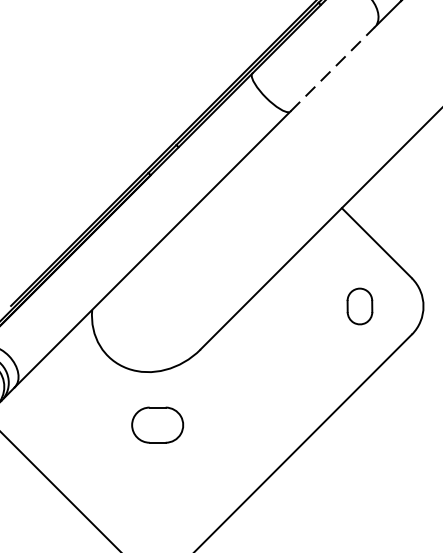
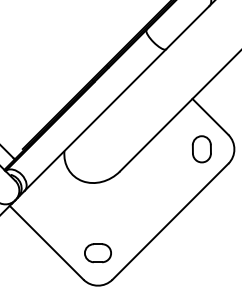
line: (332, 68) -> (187, 27), dashed -> solid
part: (359, 306) -> (201, 149), size x1.43
part: (156, 425) -> (97, 253), moved

